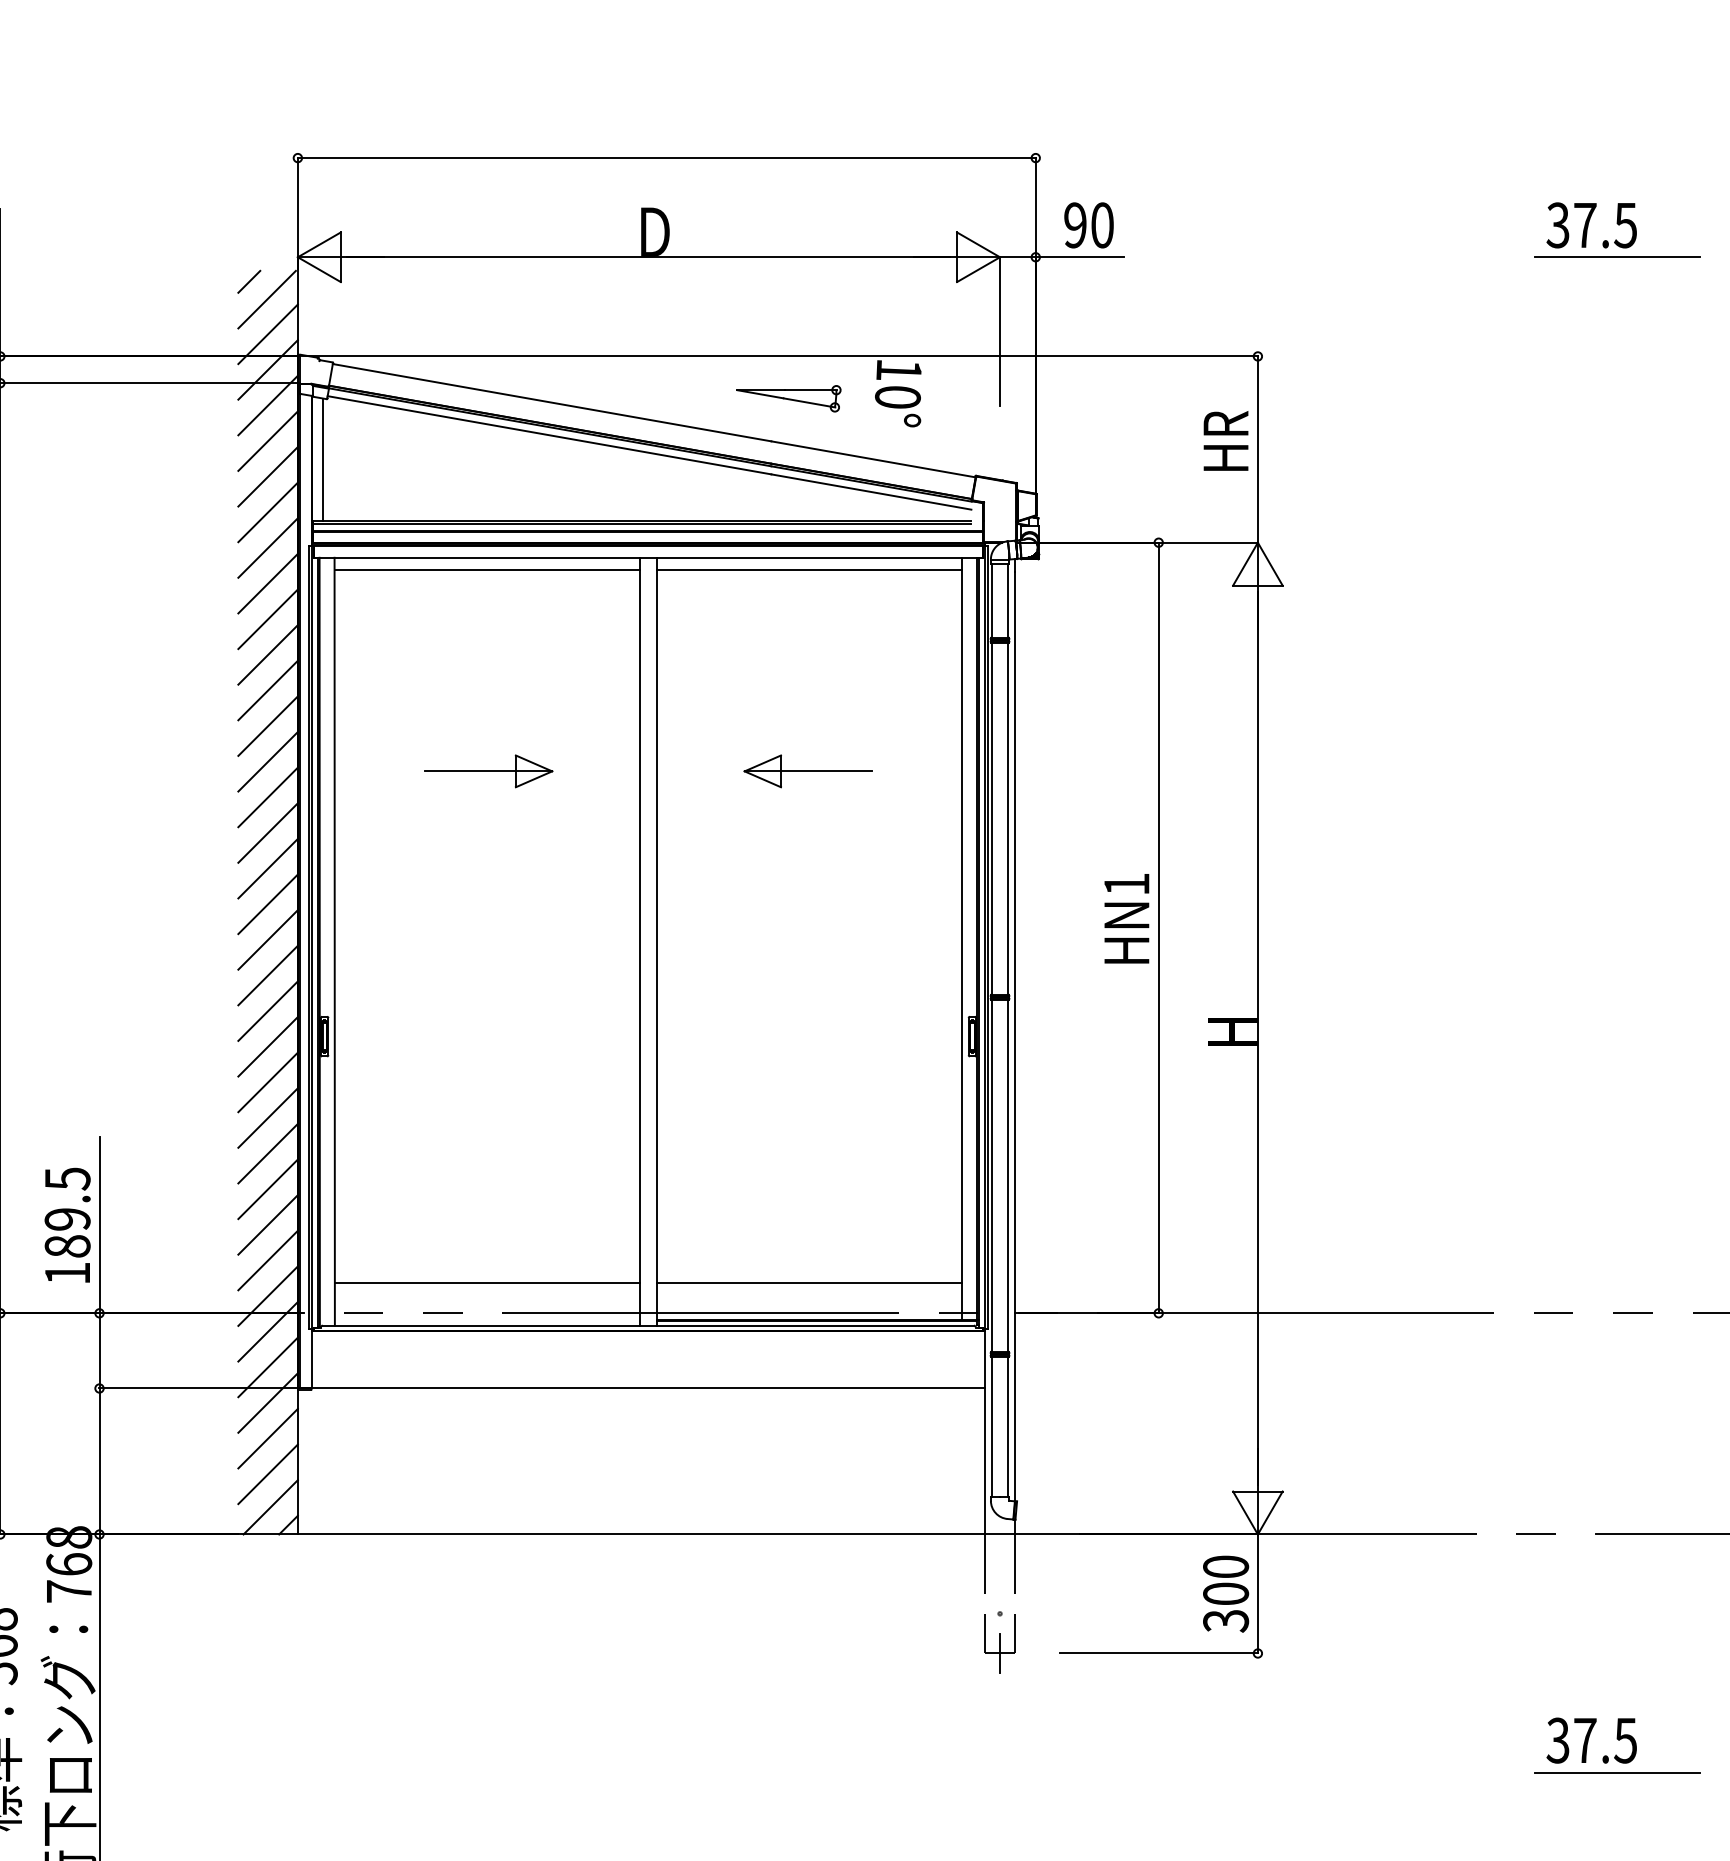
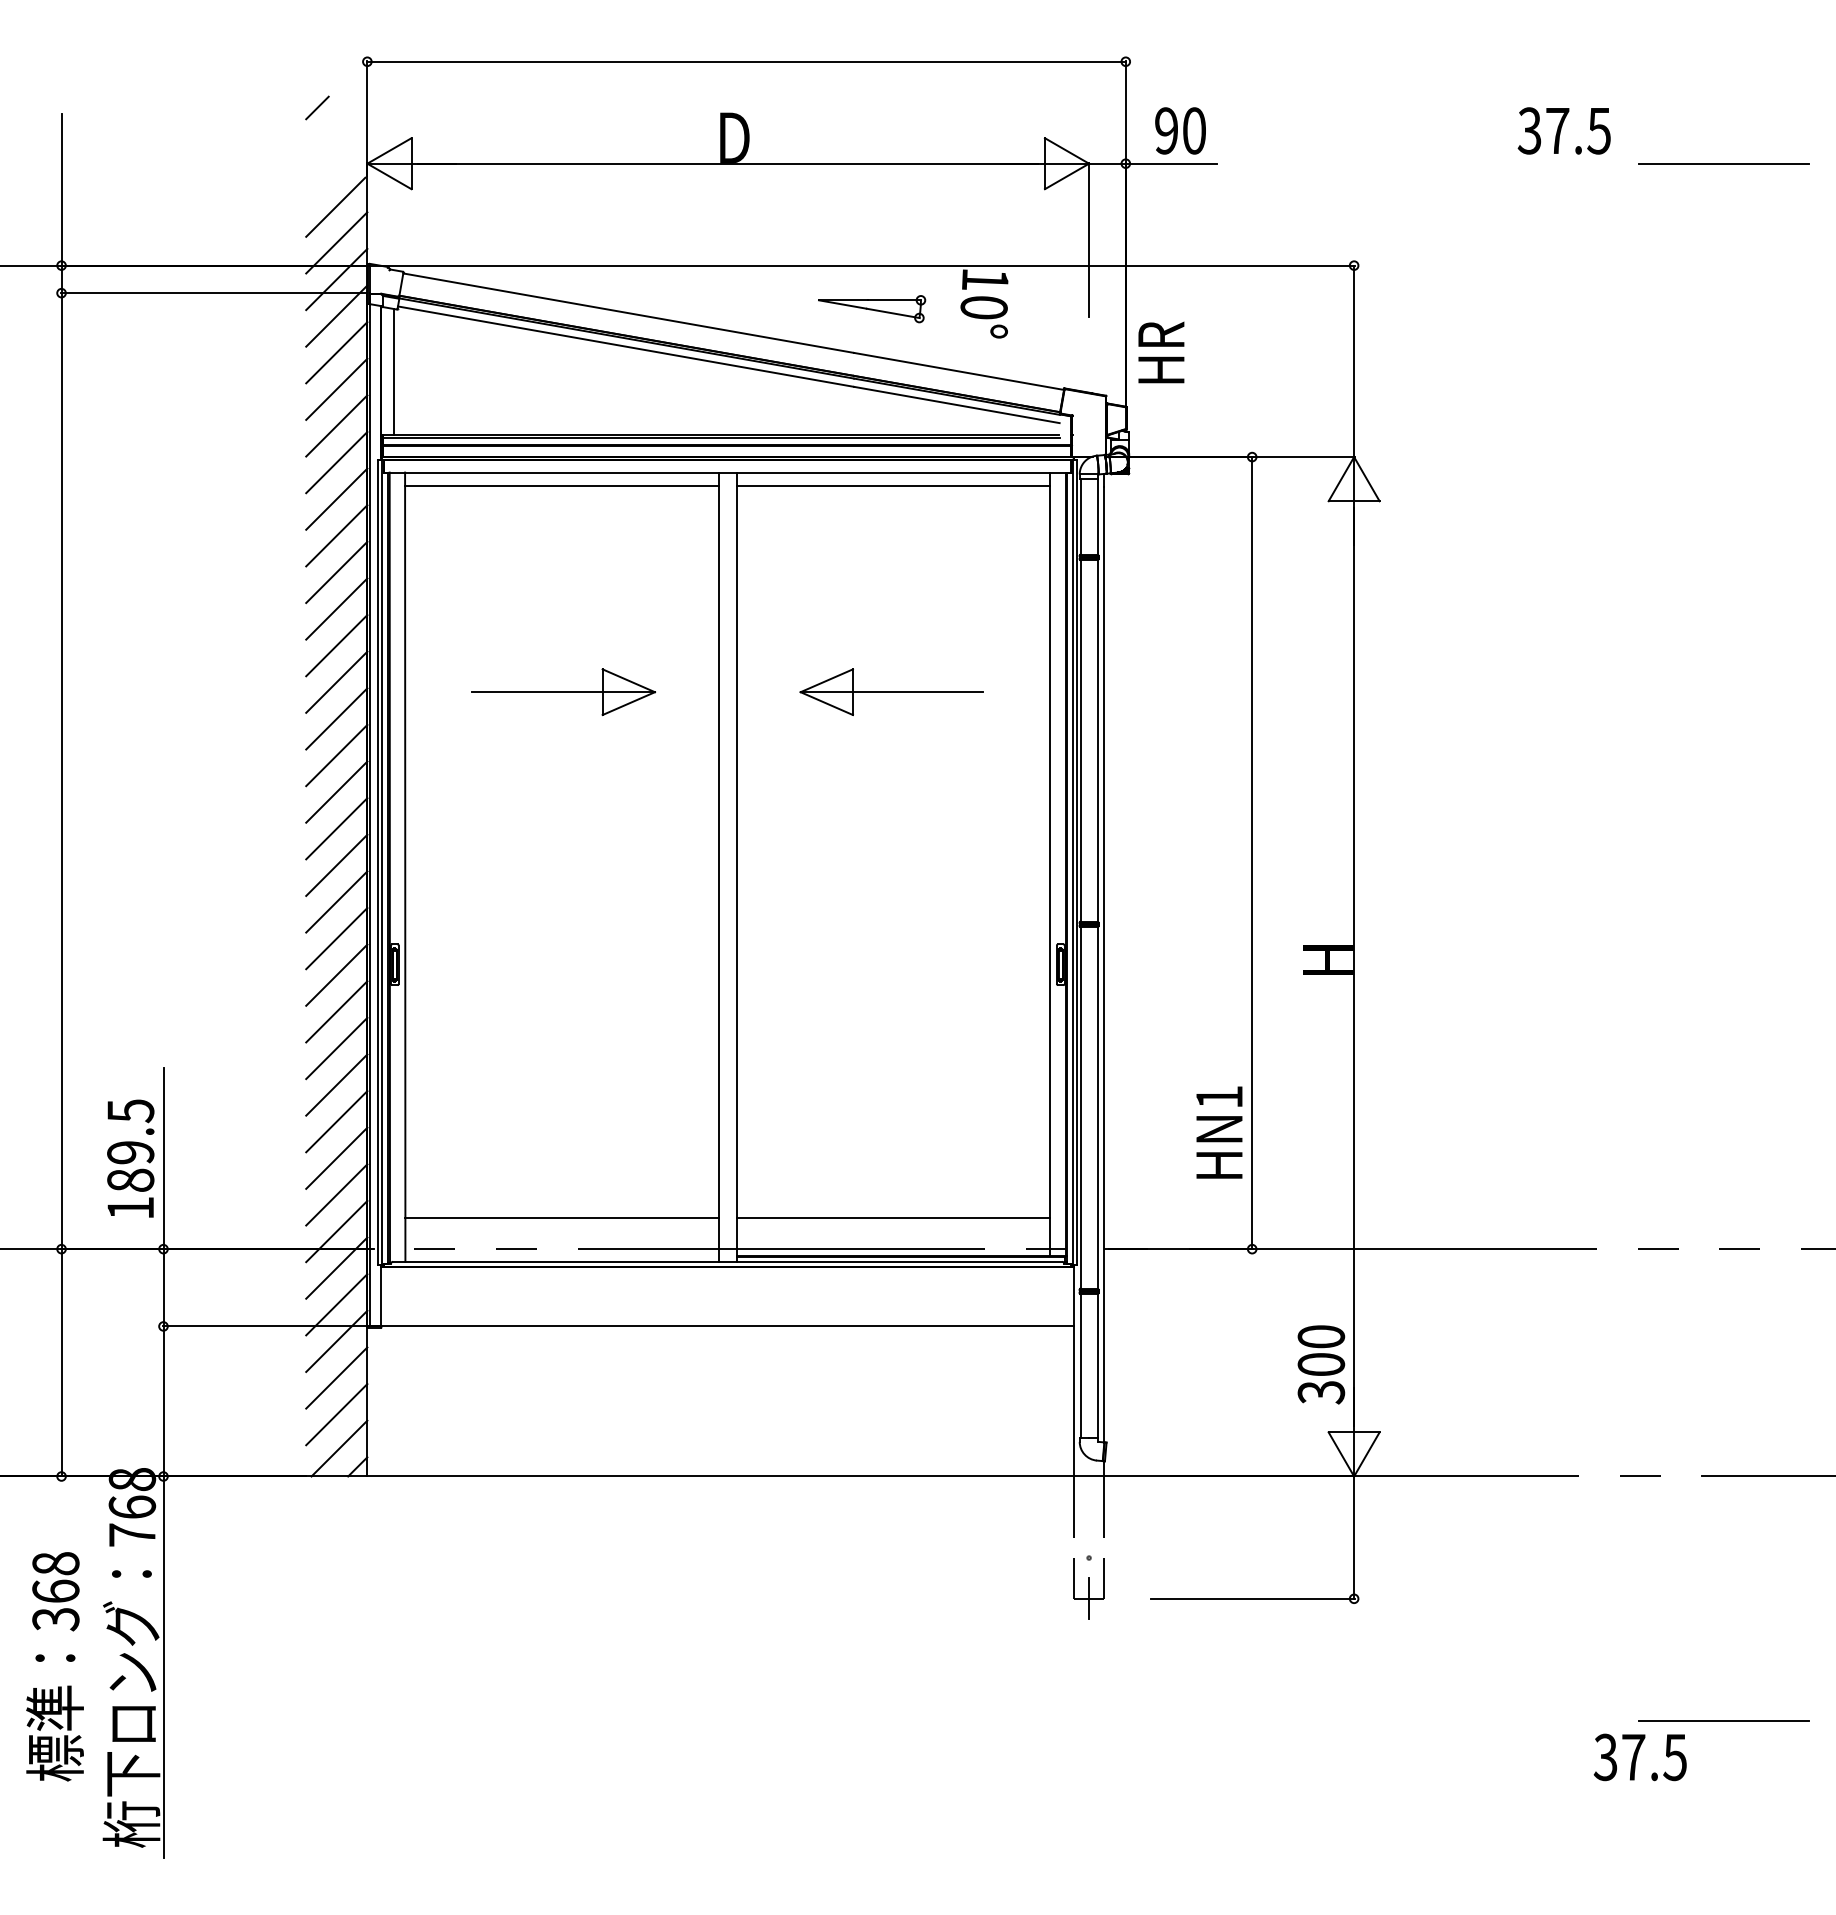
text: (1590, 224) -> (1563, 130), moved
line: (249, 281) -> (317, 107), moved
text: (1226, 440) -> (1161, 352), moved
part: (488, 770) -> (563, 691), size x1.4
part: (807, 770) -> (891, 691), size x1.4
text: (1126, 918) -> (1219, 1132), moved
text: (1226, 1593) -> (1321, 1364), moved
text: (1590, 1740) -> (1639, 1757), moved

